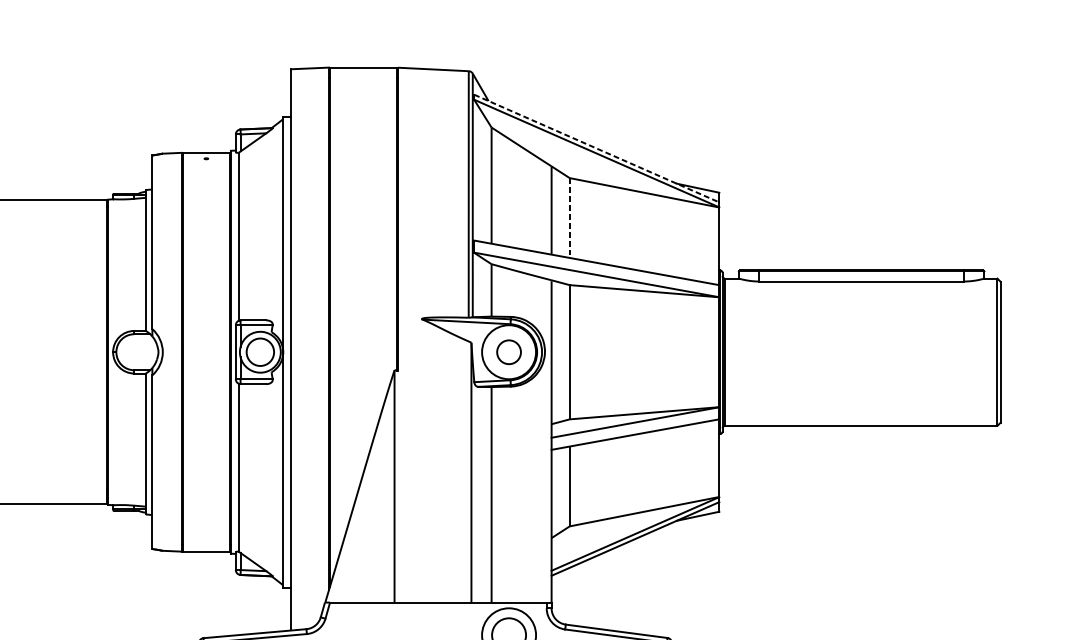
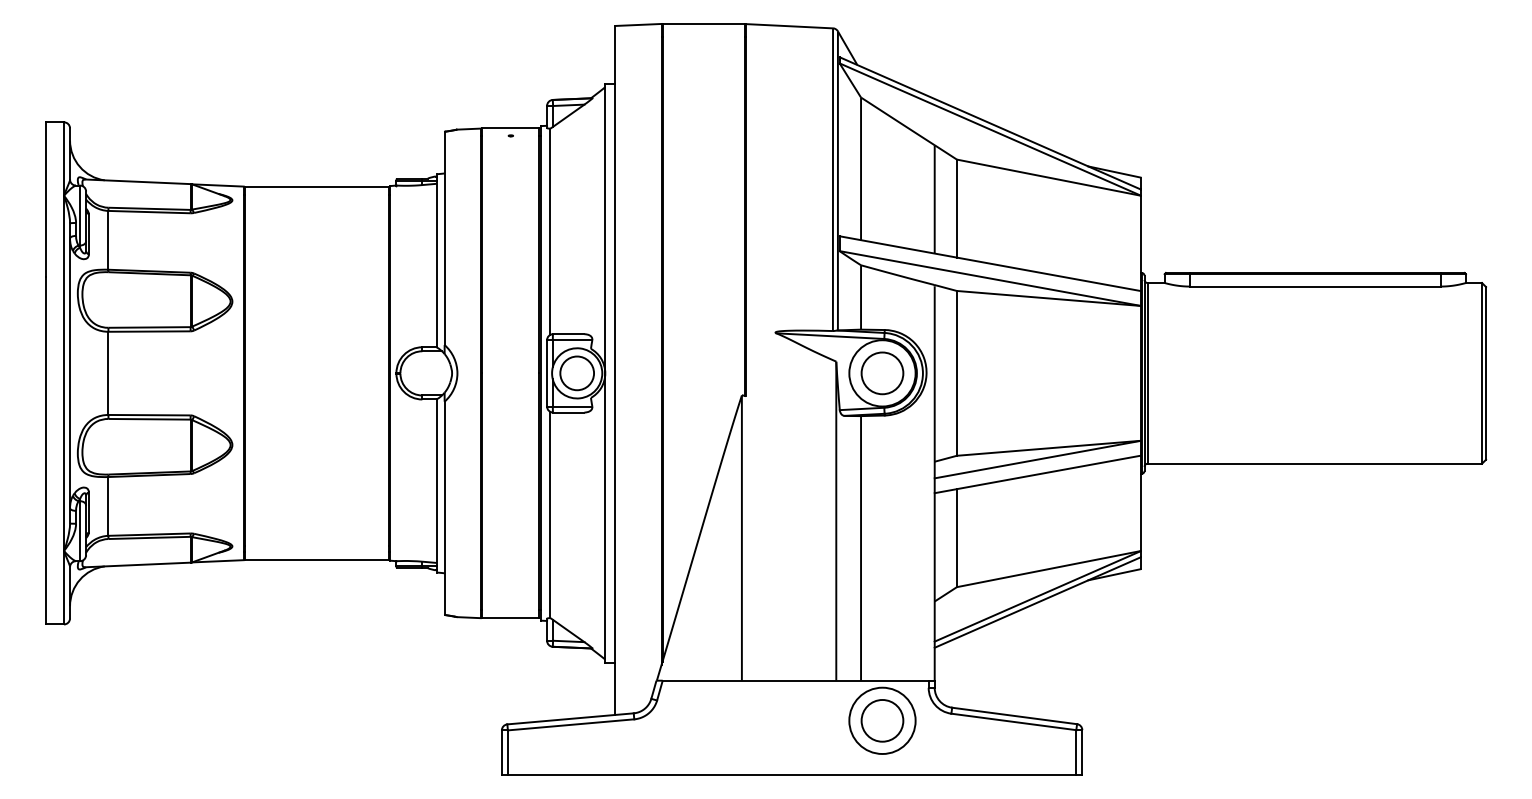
line: (597, 148) -> (990, 123), dashed -> solid
line: (569, 218) -> (956, 209), dashed -> solid
circle: (509, 352) -> (882, 373), size x1.43

